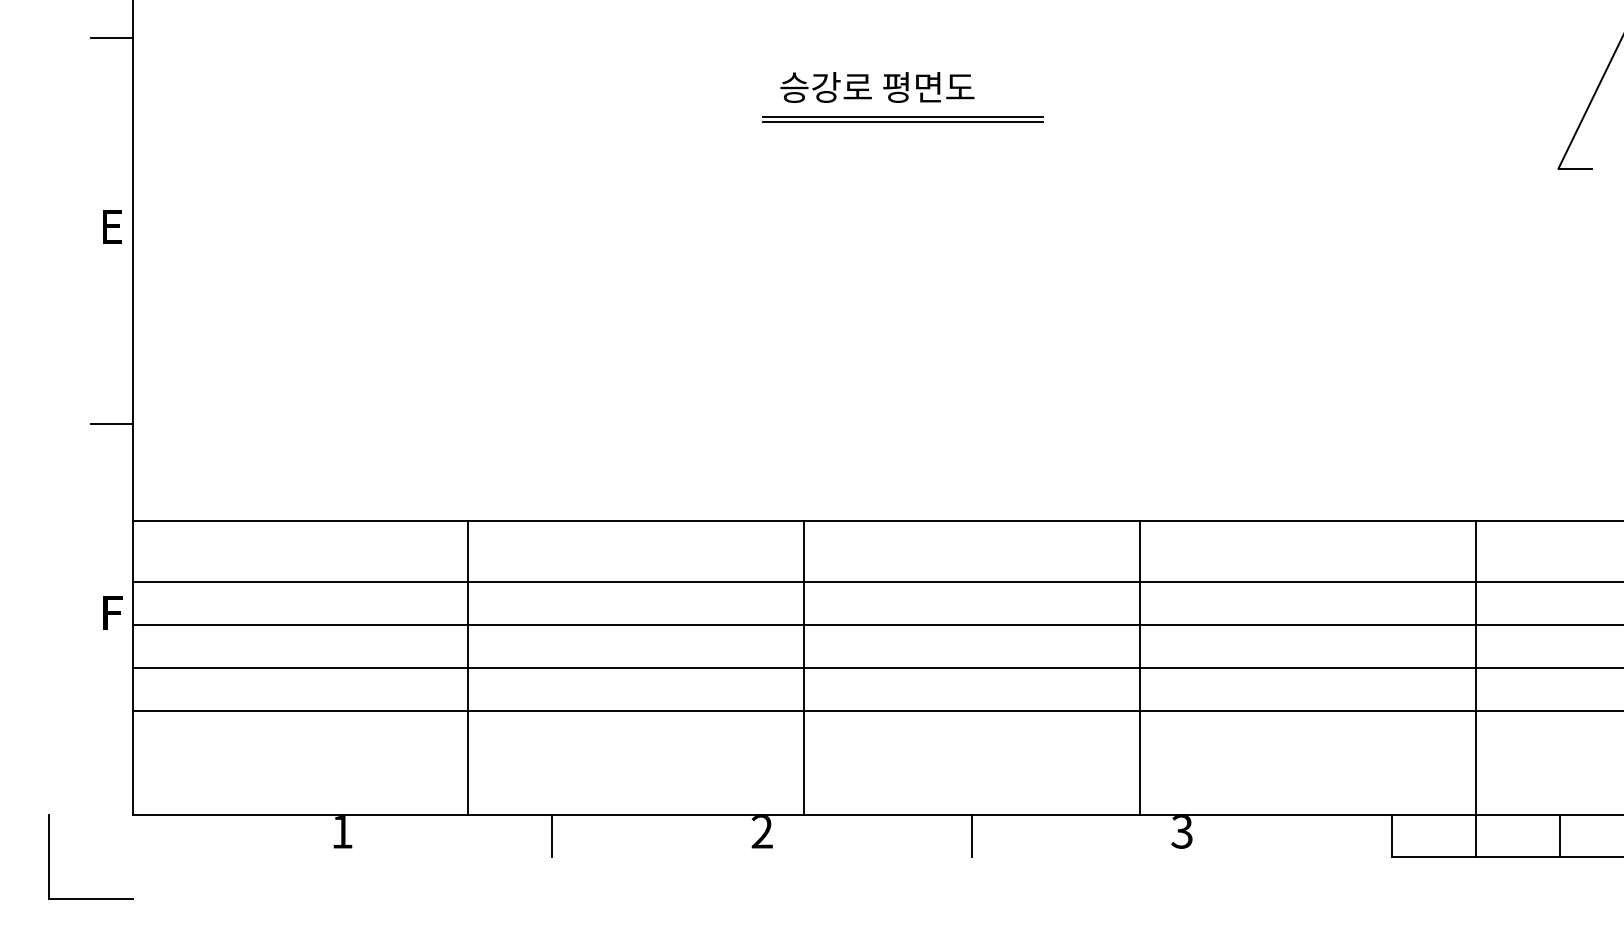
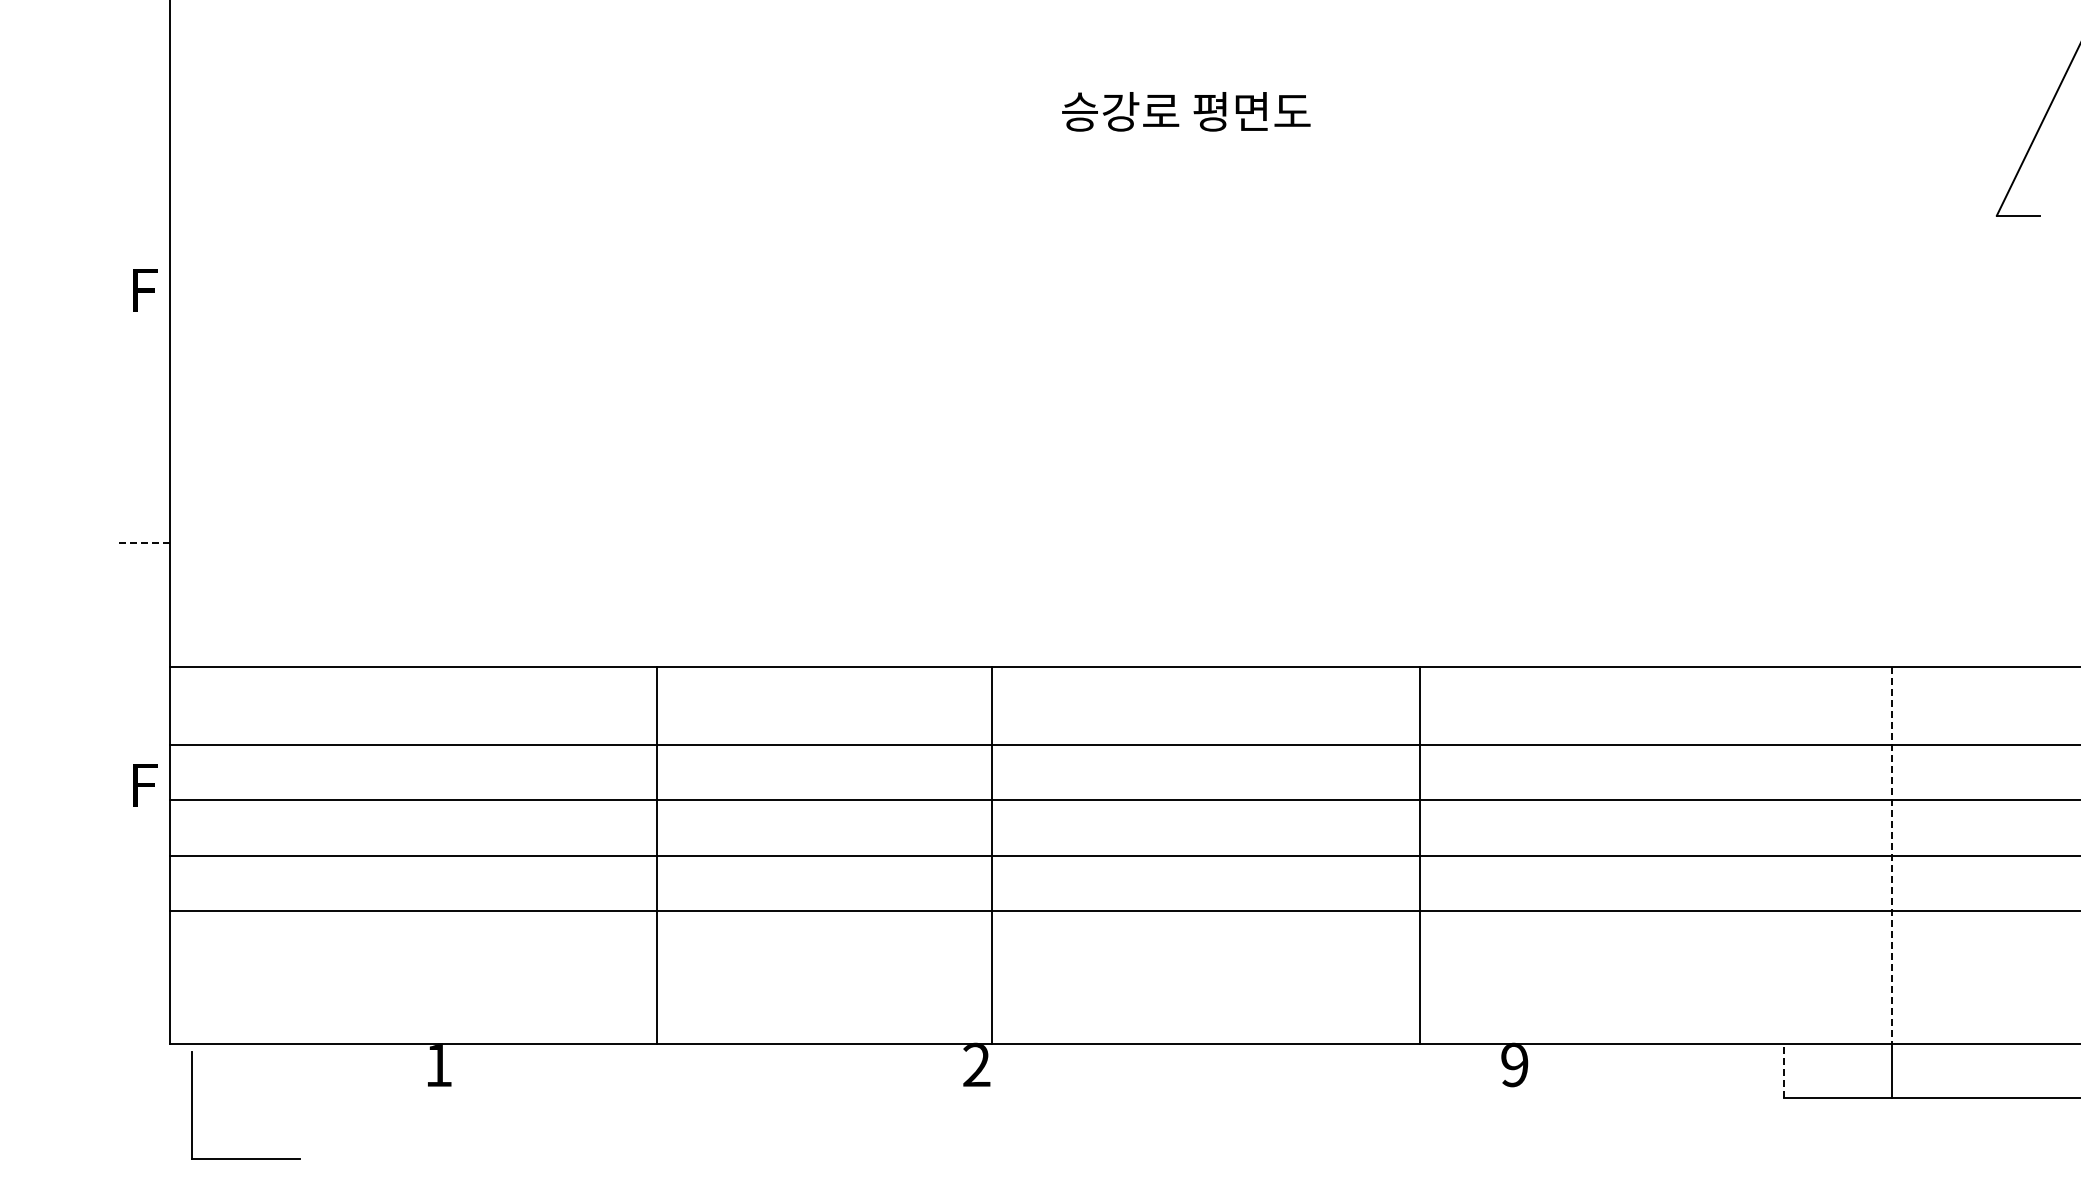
line: (111, 38) -> (143, 48), removed
text: (877, 87) -> (1186, 111), moved
line: (902, 116) -> (1156, 149), removed
line: (902, 122) -> (1156, 156), removed
text: (112, 226) -> (144, 290), E -> F
line: (111, 424) -> (143, 543), solid -> dashed
line: (468, 668) -> (657, 855), moved
line: (804, 668) -> (991, 855), moved
line: (1140, 668) -> (1420, 855), moved
line: (1476, 668) -> (1891, 855), solid -> dashed
text: (1182, 832) -> (1514, 1066), 3 -> 9
line: (552, 835) -> (708, 1070), removed
line: (972, 835) -> (1246, 1070), removed
line: (1392, 835) -> (1784, 1070), solid -> dashed
line: (1560, 835) -> (1999, 1070), removed
part: (48, 856) -> (192, 1105), moved

